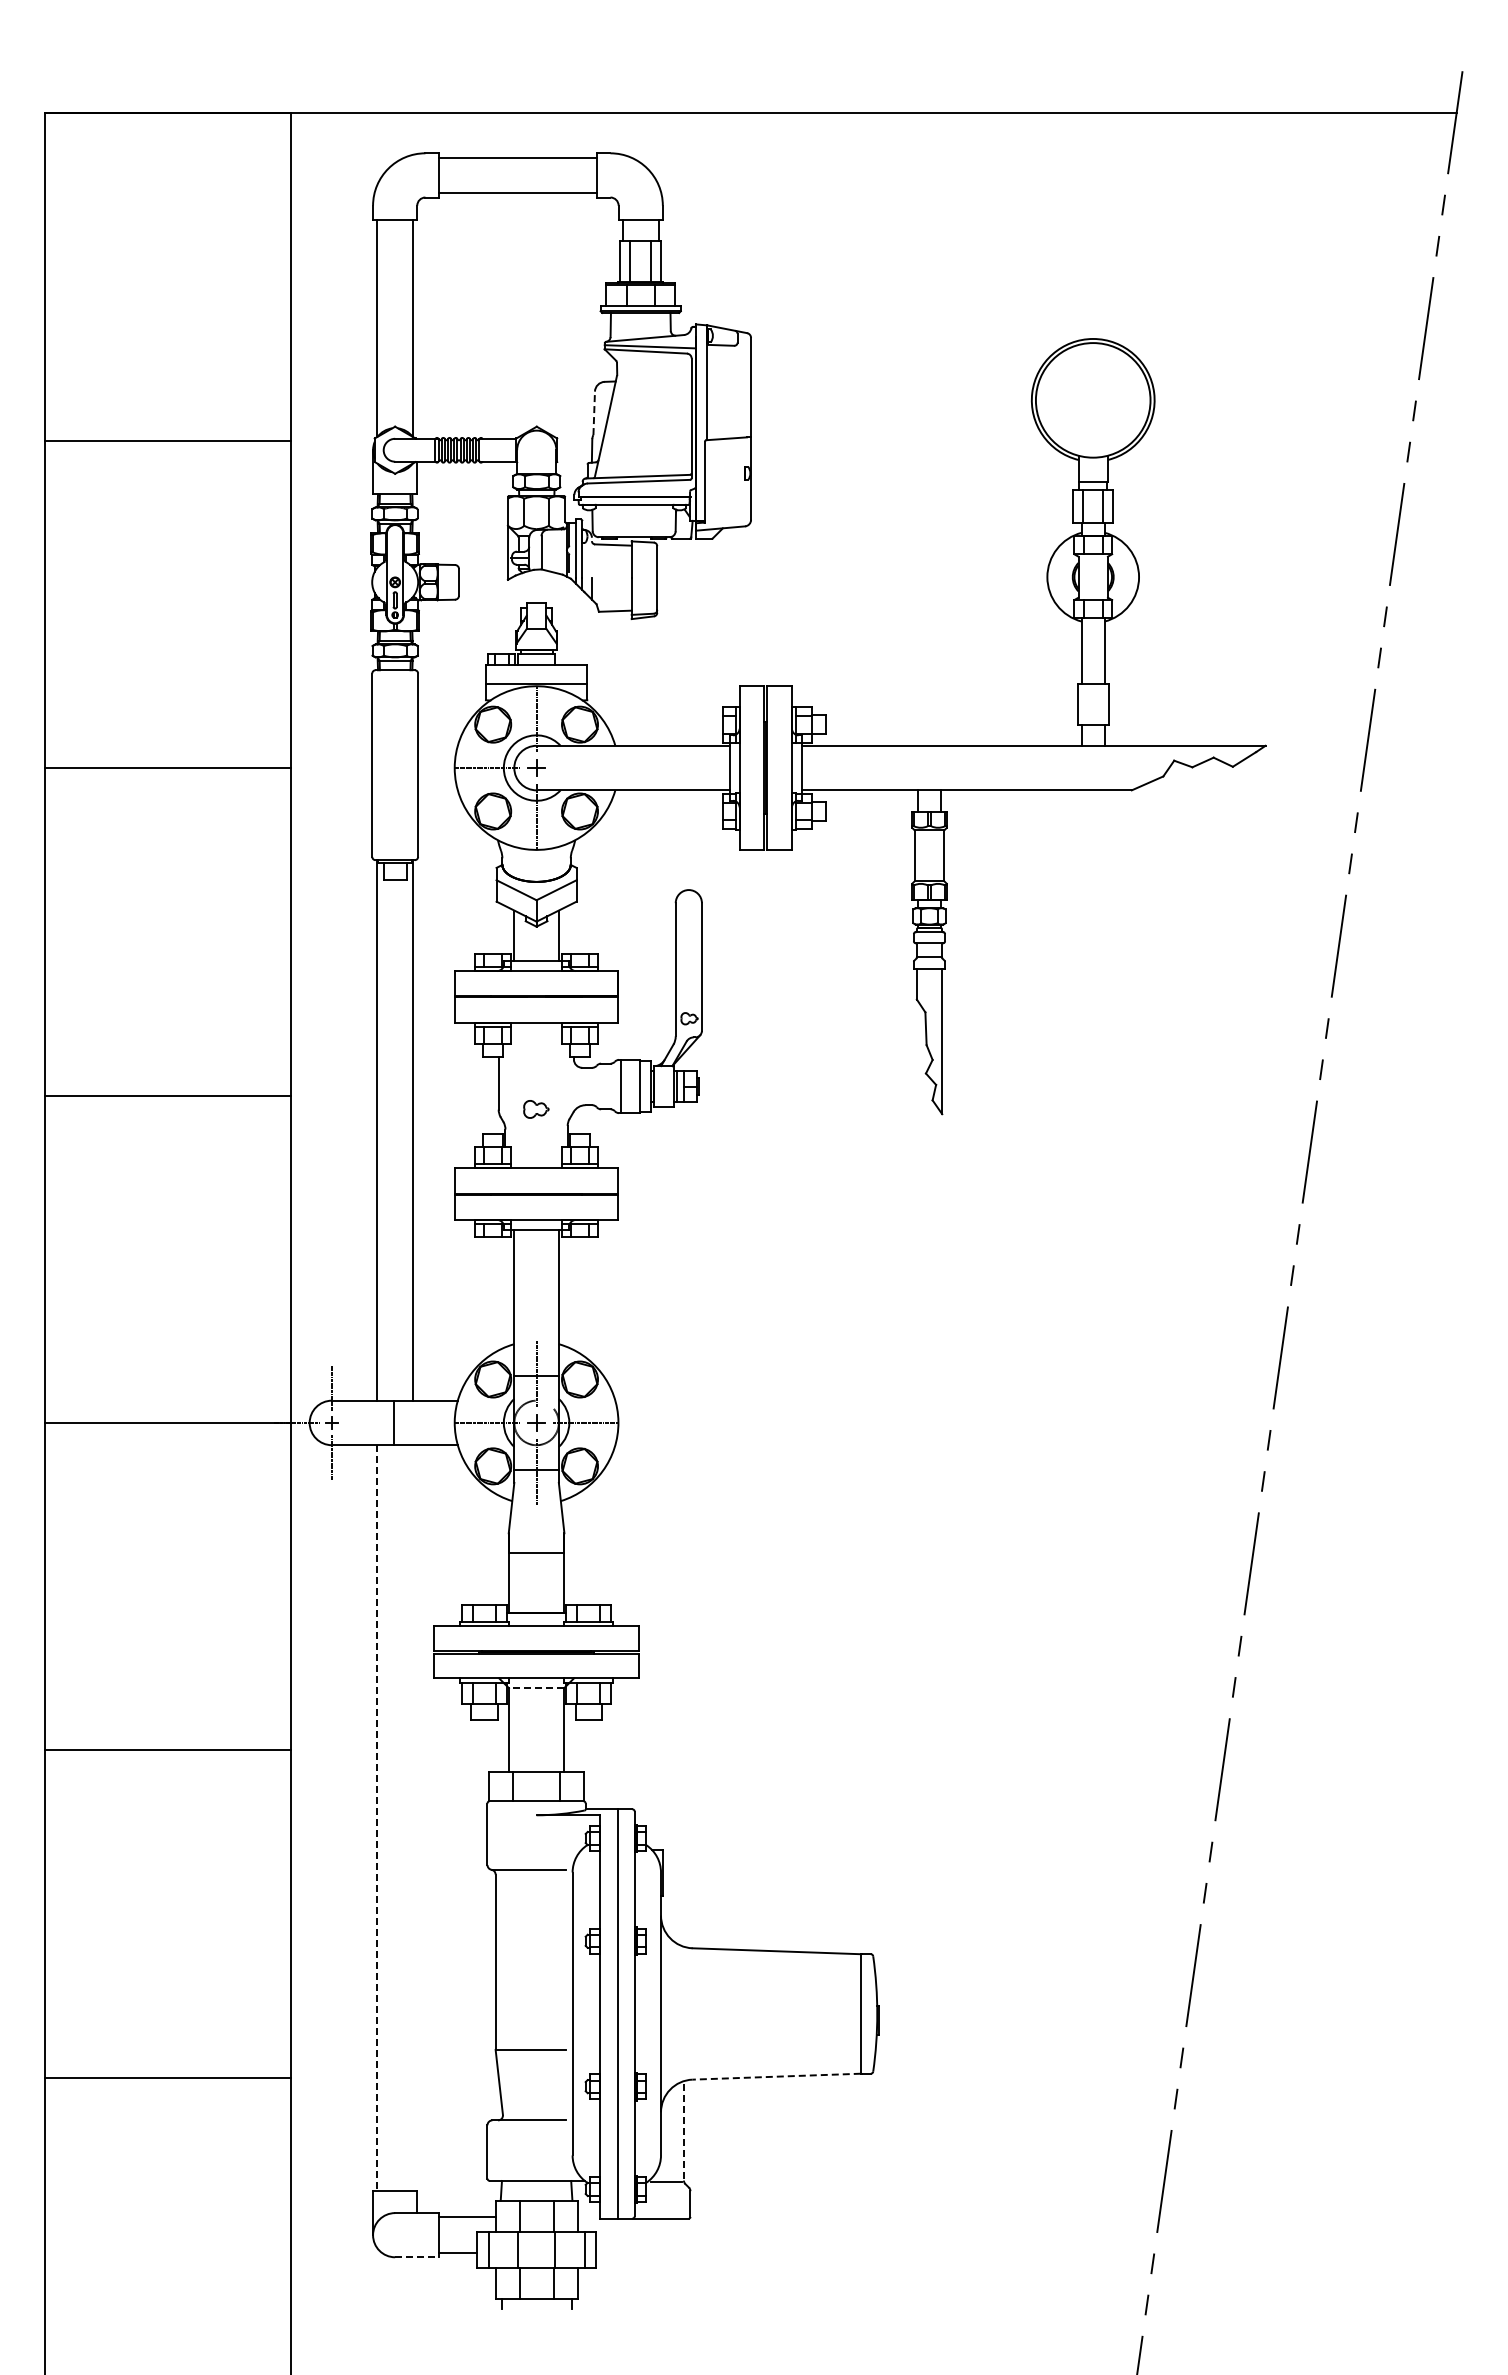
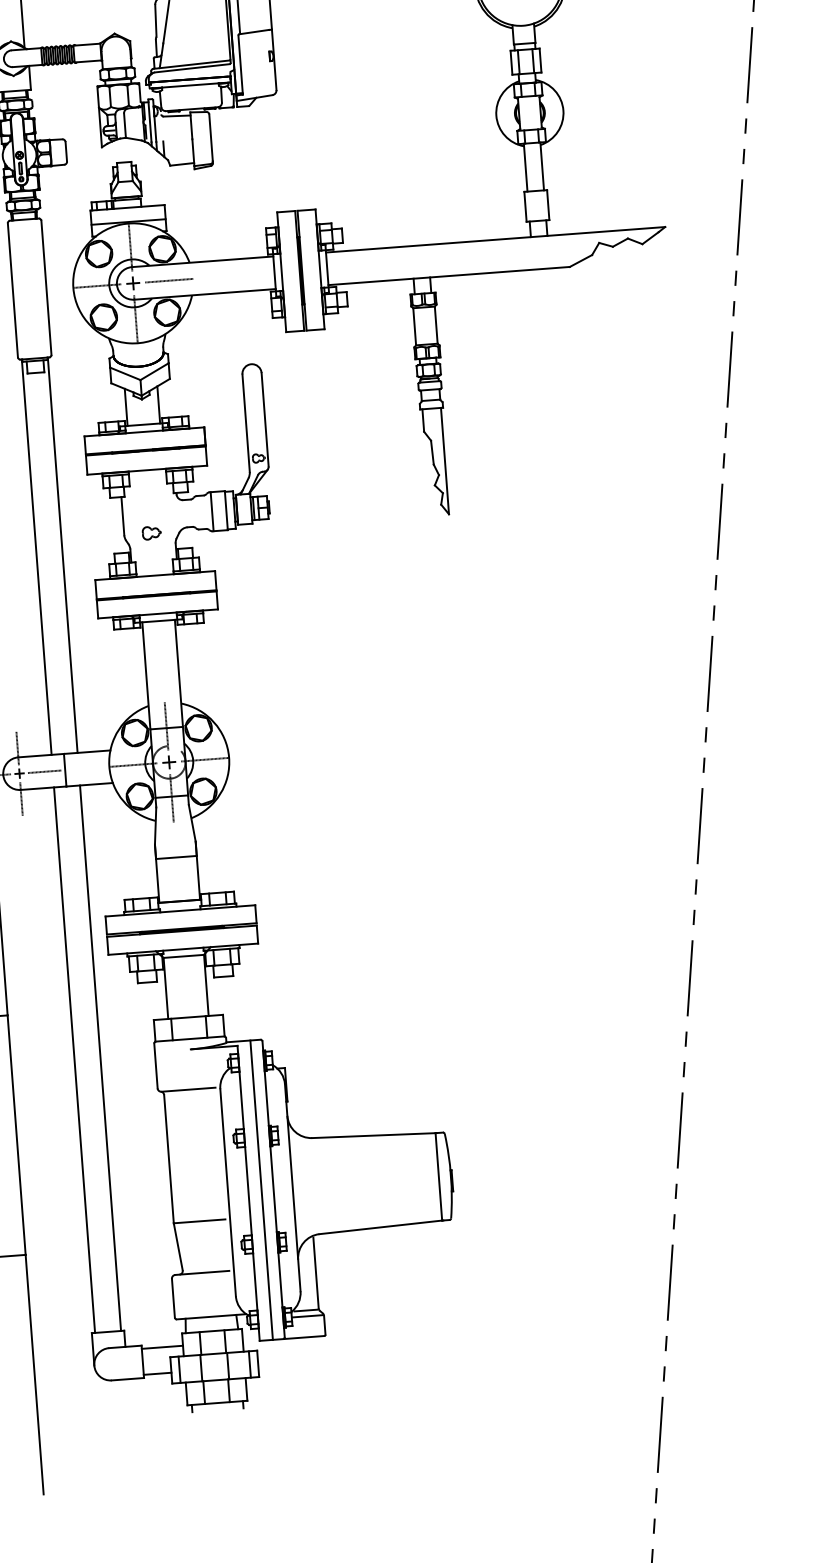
line: (594, 413) -> (156, 20), dashed -> solid
line: (585, 767) -> (168, 280), added
line: (366, 1422) -> (44, 771), added
line: (536, 1688) -> (183, 956), dashed -> solid
line: (412, 1817) -> (100, 1057), added
line: (377, 1818) -> (74, 1060), dashed -> solid
line: (776, 2076) -> (380, 1227), dashed -> solid
line: (683, 2132) -> (315, 1273), dashed -> solid
line: (667, 2190) -> (307, 1316), added
line: (417, 2257) -> (128, 1379), dashed -> solid

